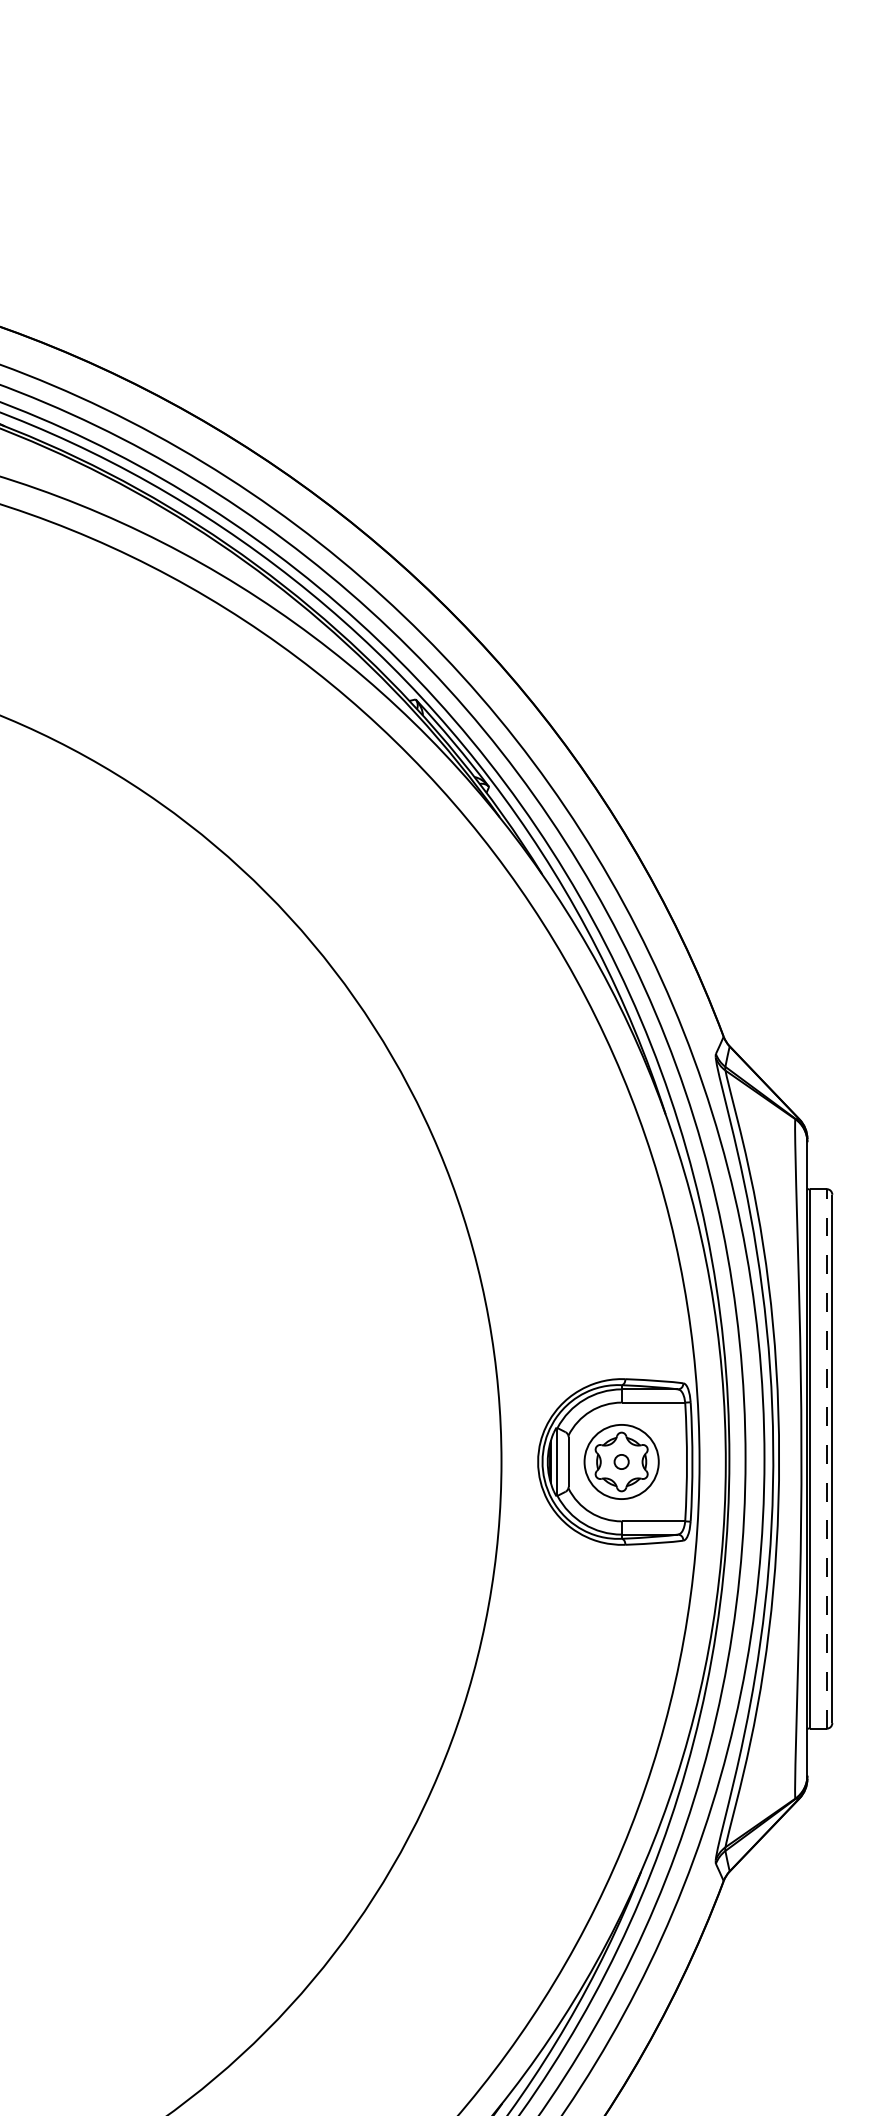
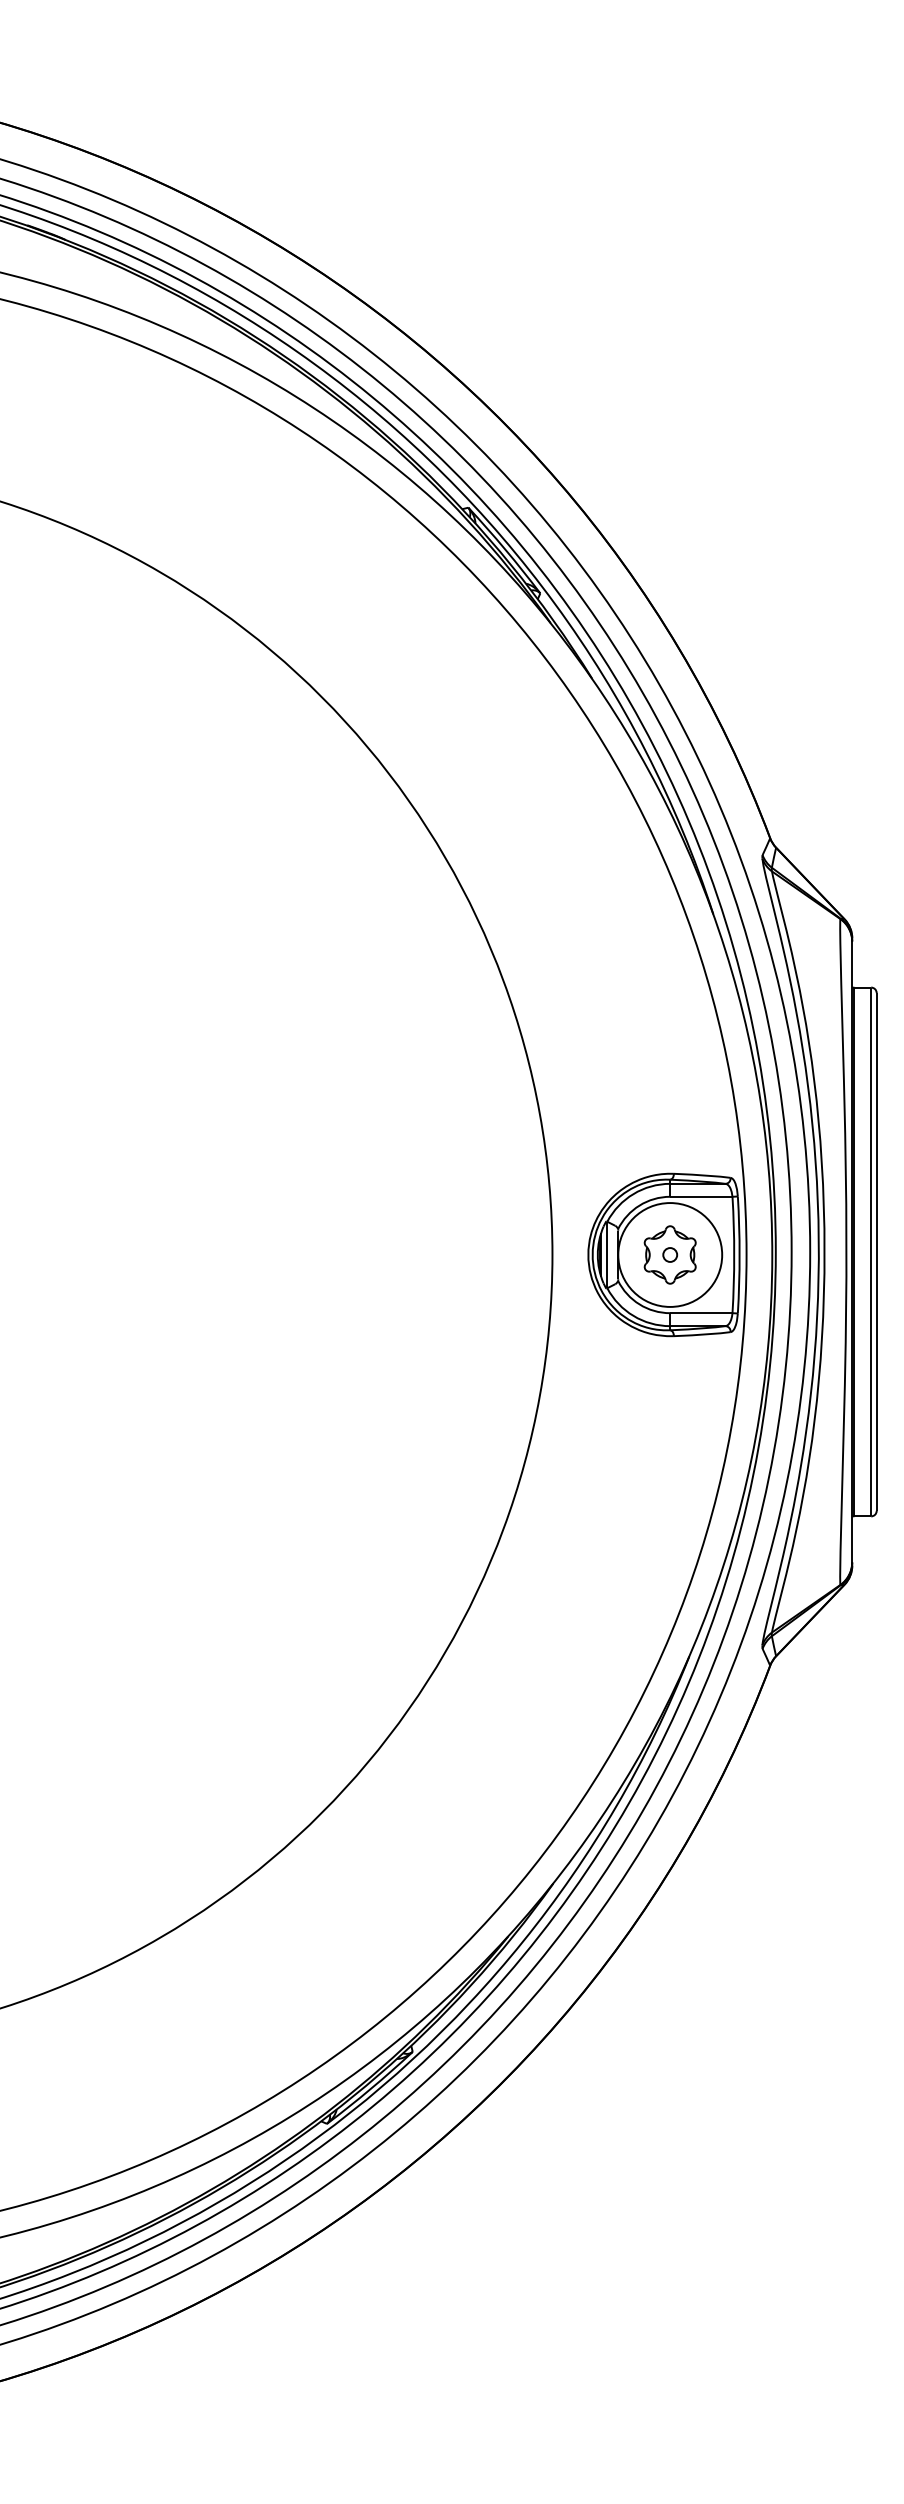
line: (827, 1458) -> (871, 1251), dashed -> solid
circle: (621, 1461) -> (670, 1254), size x1.43

